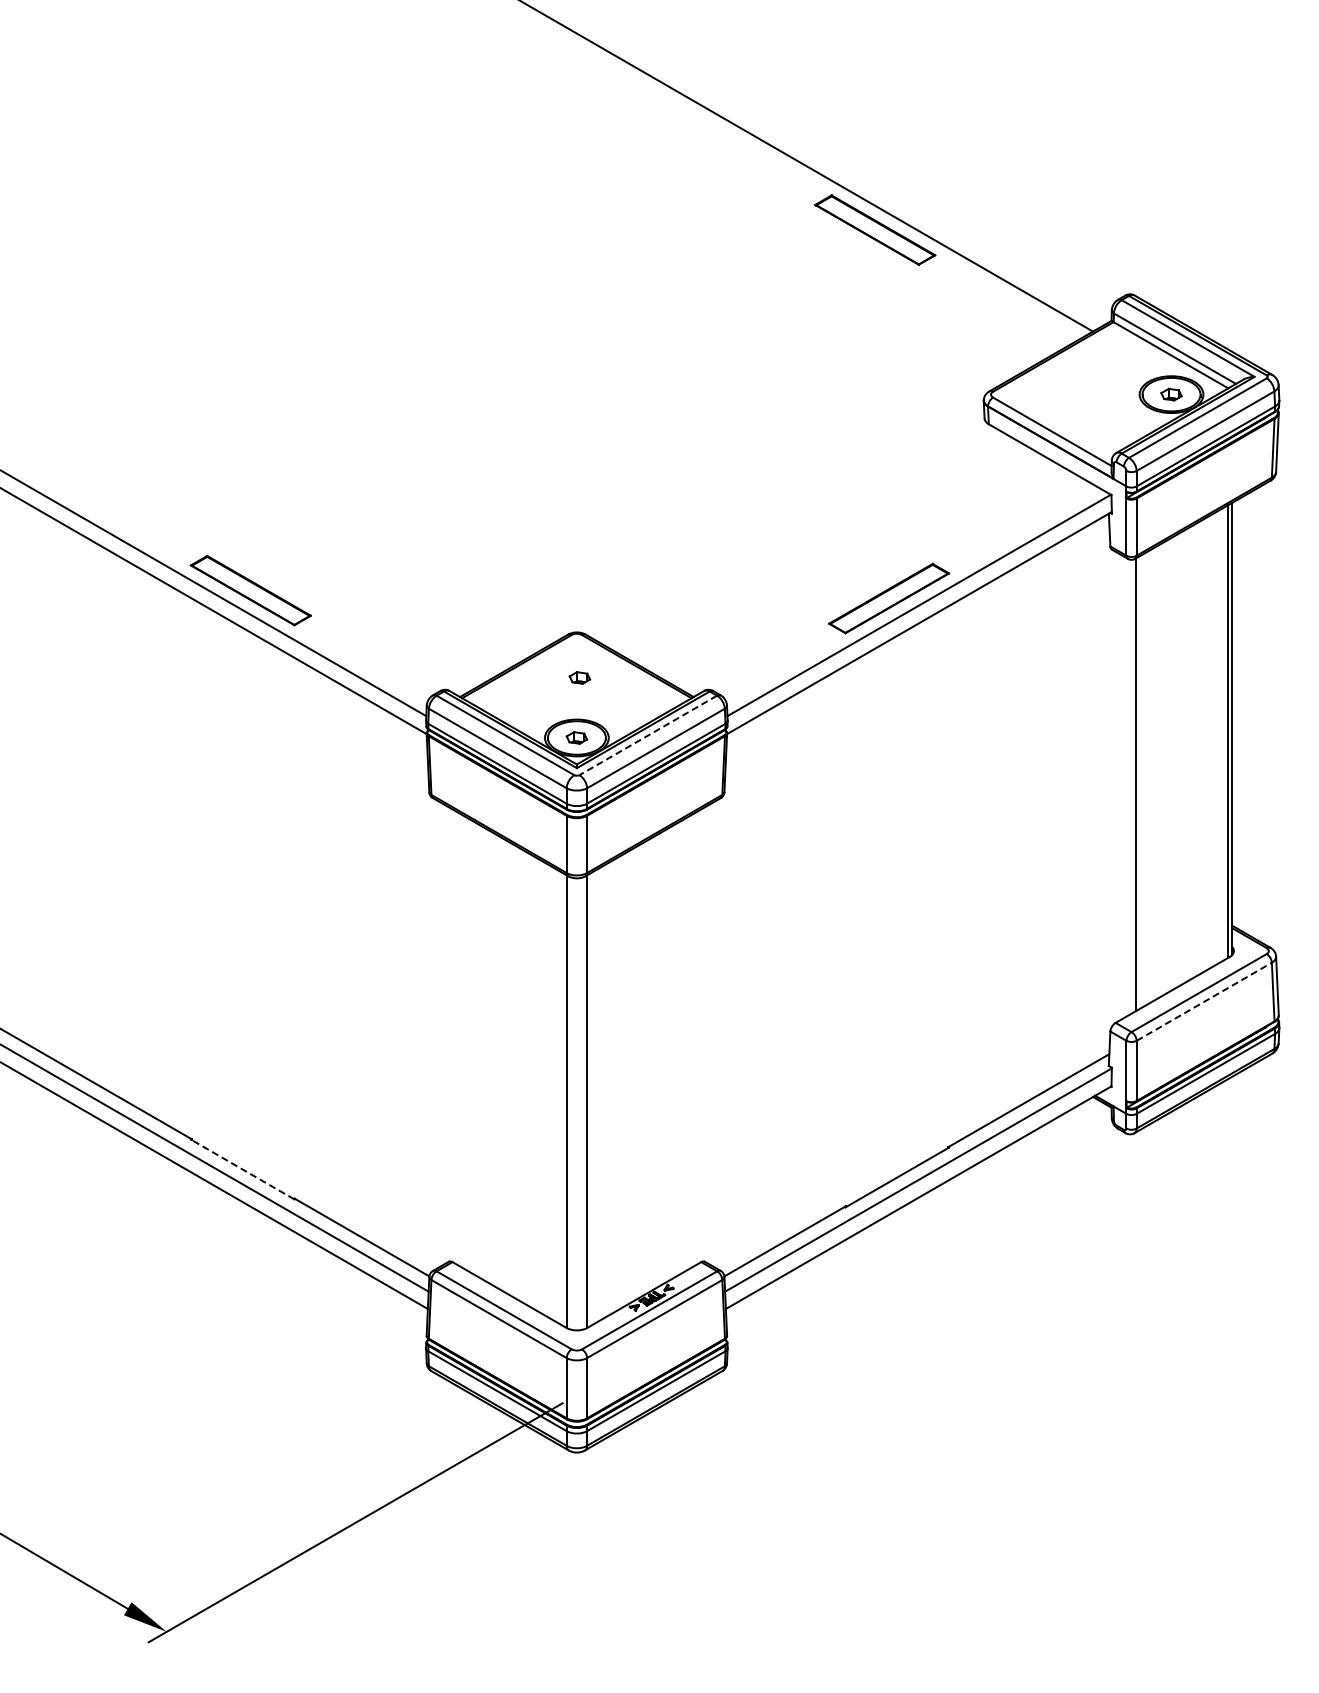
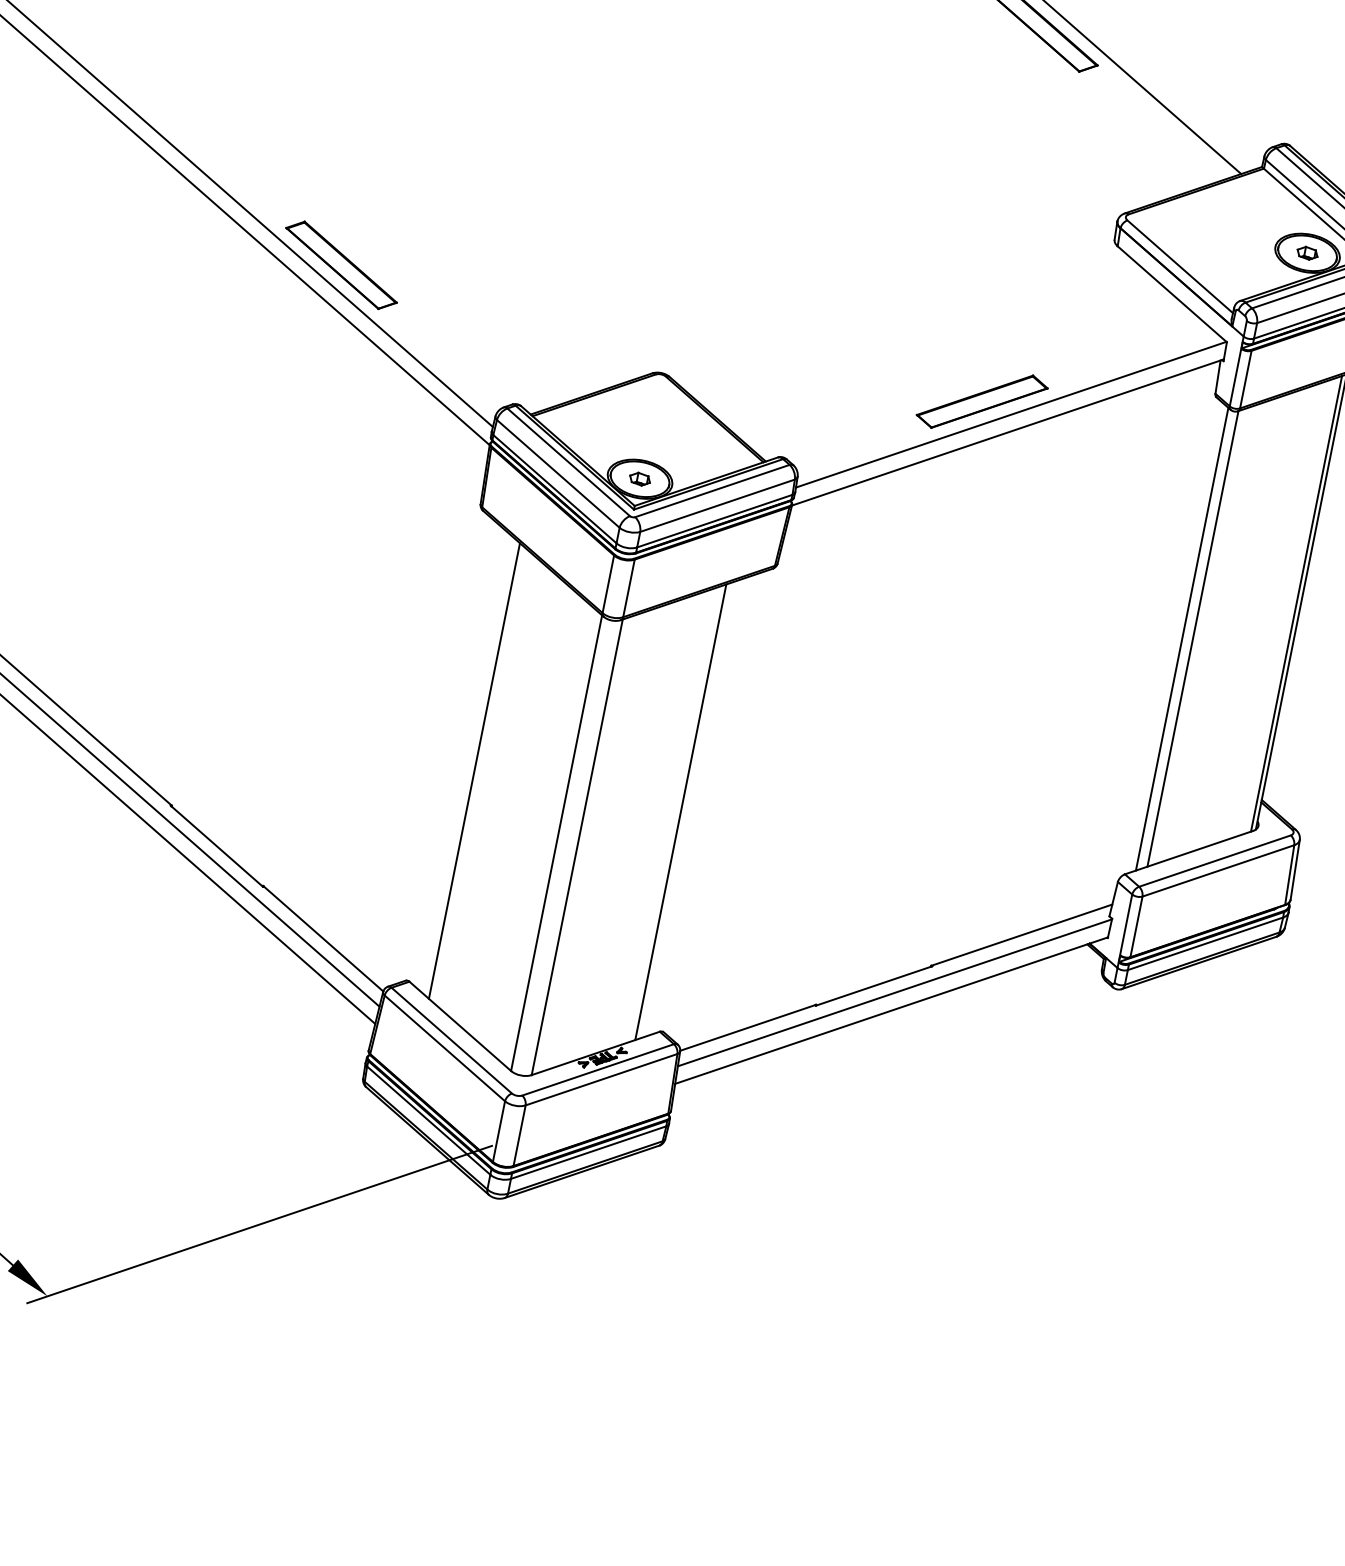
part: (579, 677) -> (654, 418), removed
line: (647, 735) -> (711, 490), dashed -> solid
line: (1125, 787) -> (1182, 639), added
line: (1204, 1001) -> (1218, 870), dashed -> solid
line: (474, 1048) -> (474, 771), added
line: (679, 1048) -> (680, 812), added
line: (242, 1169) -> (216, 846), dashed -> solid

